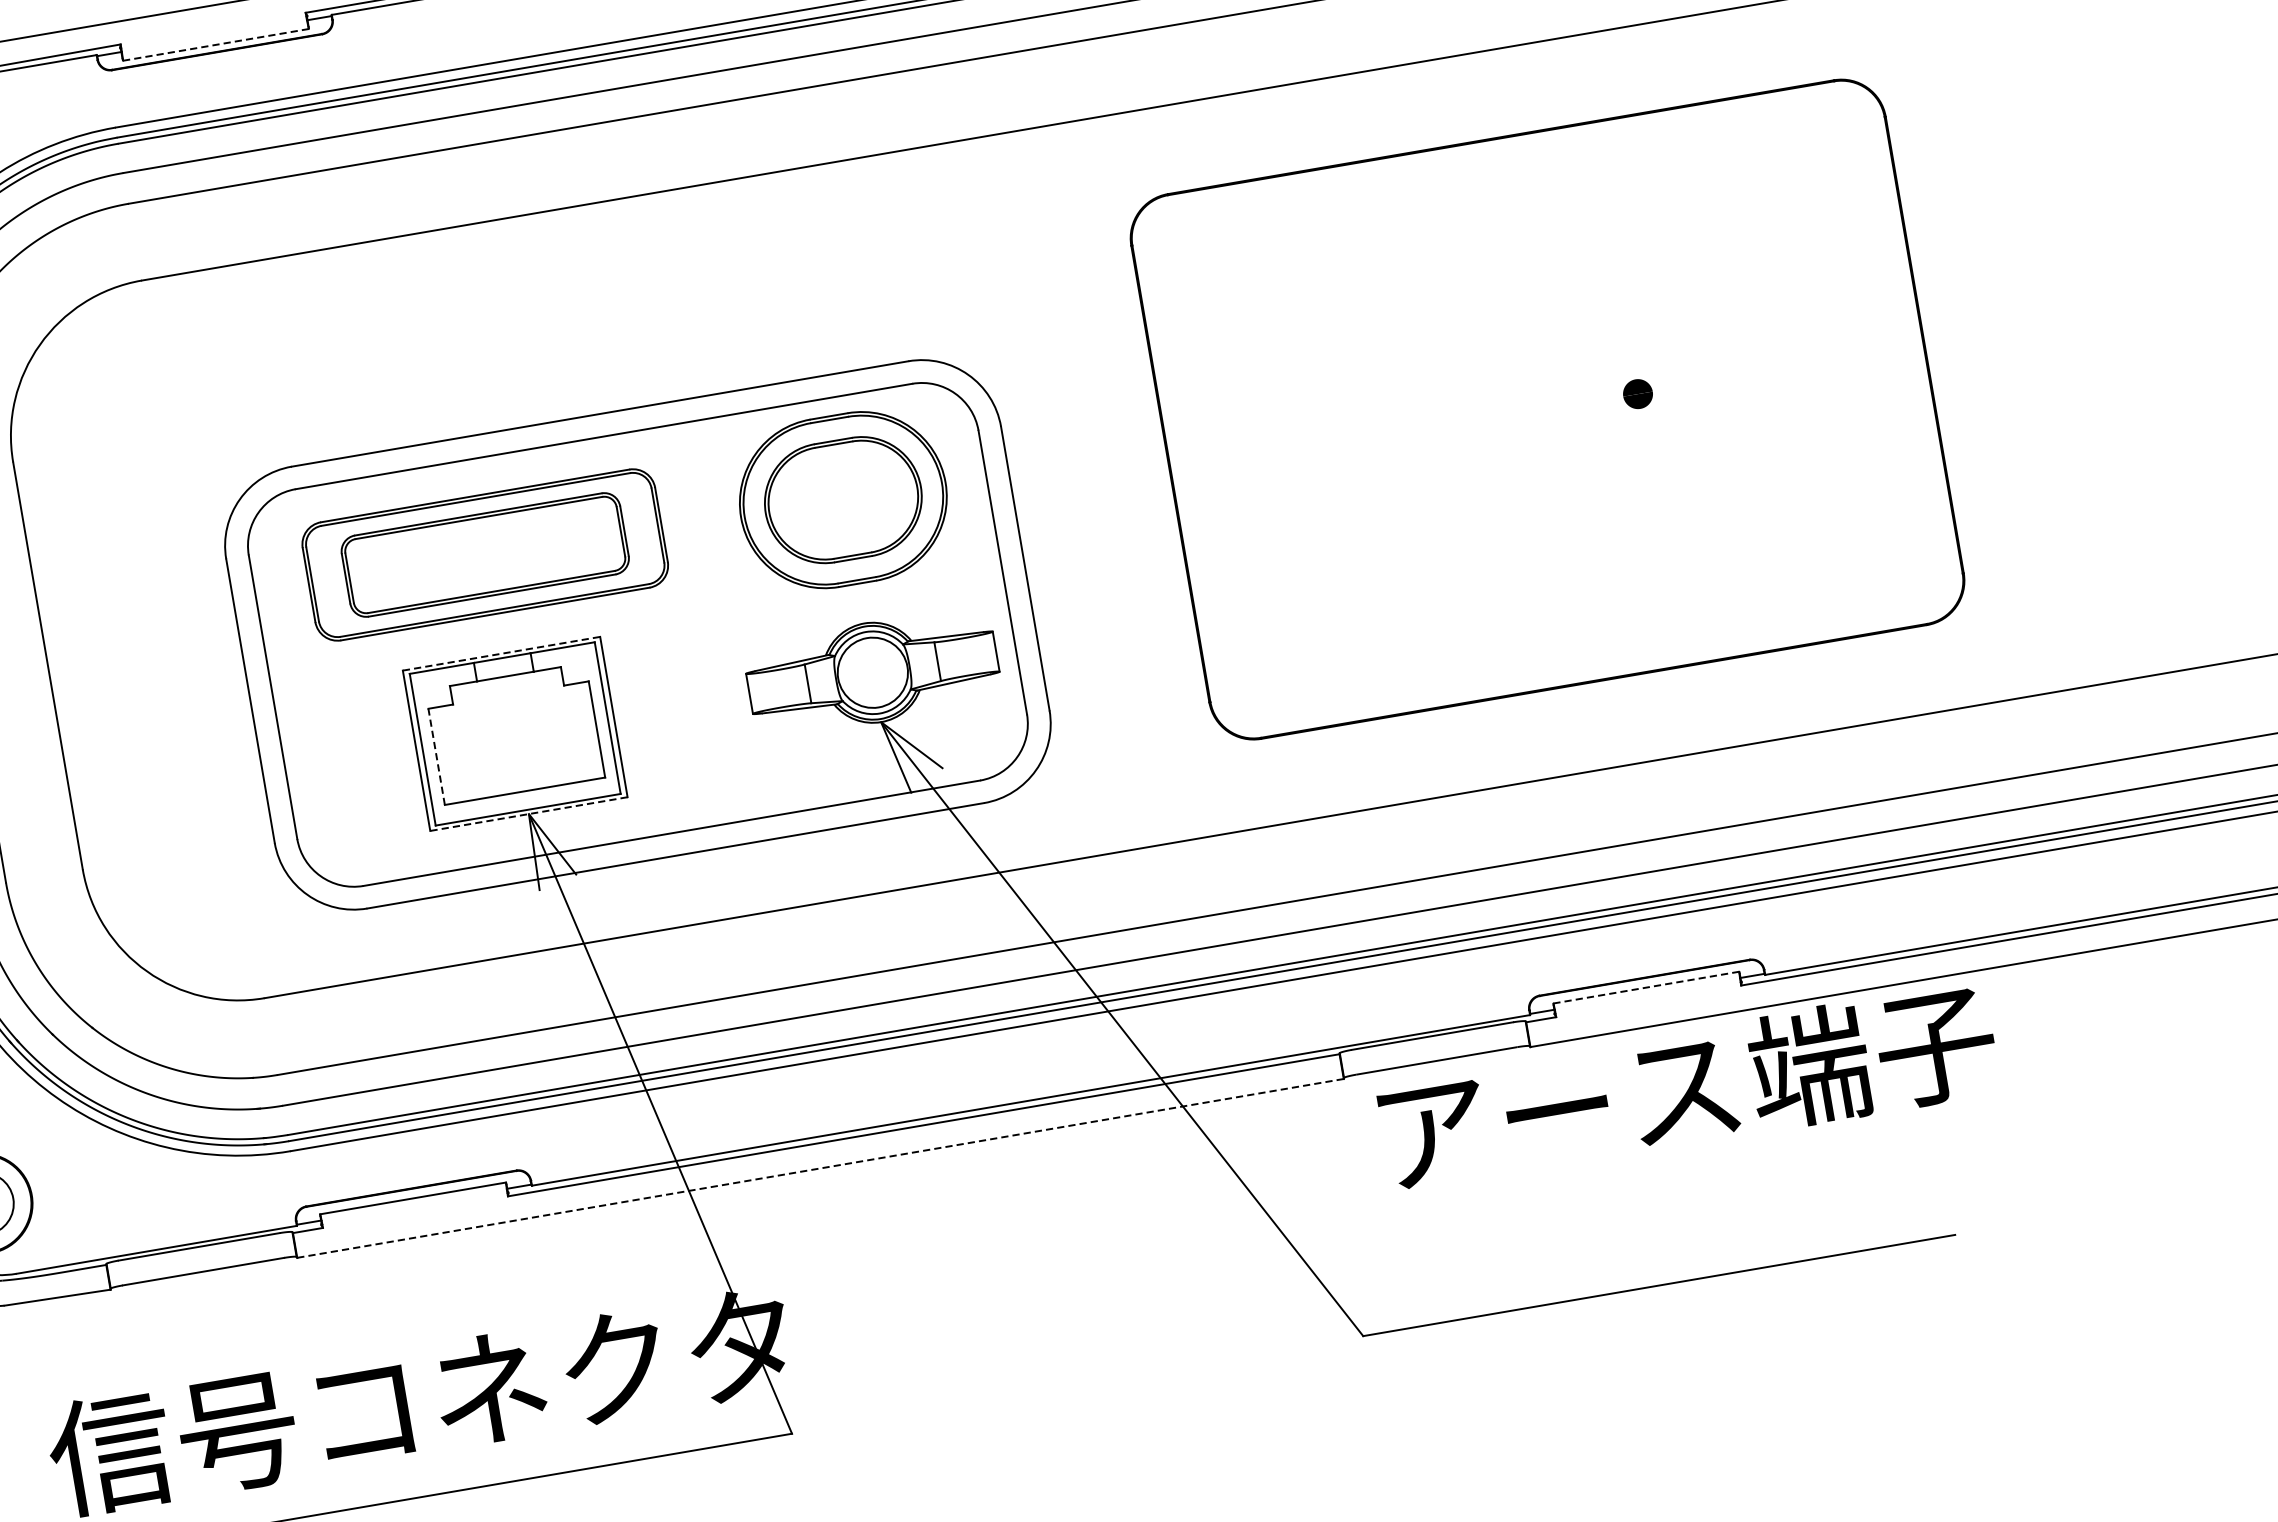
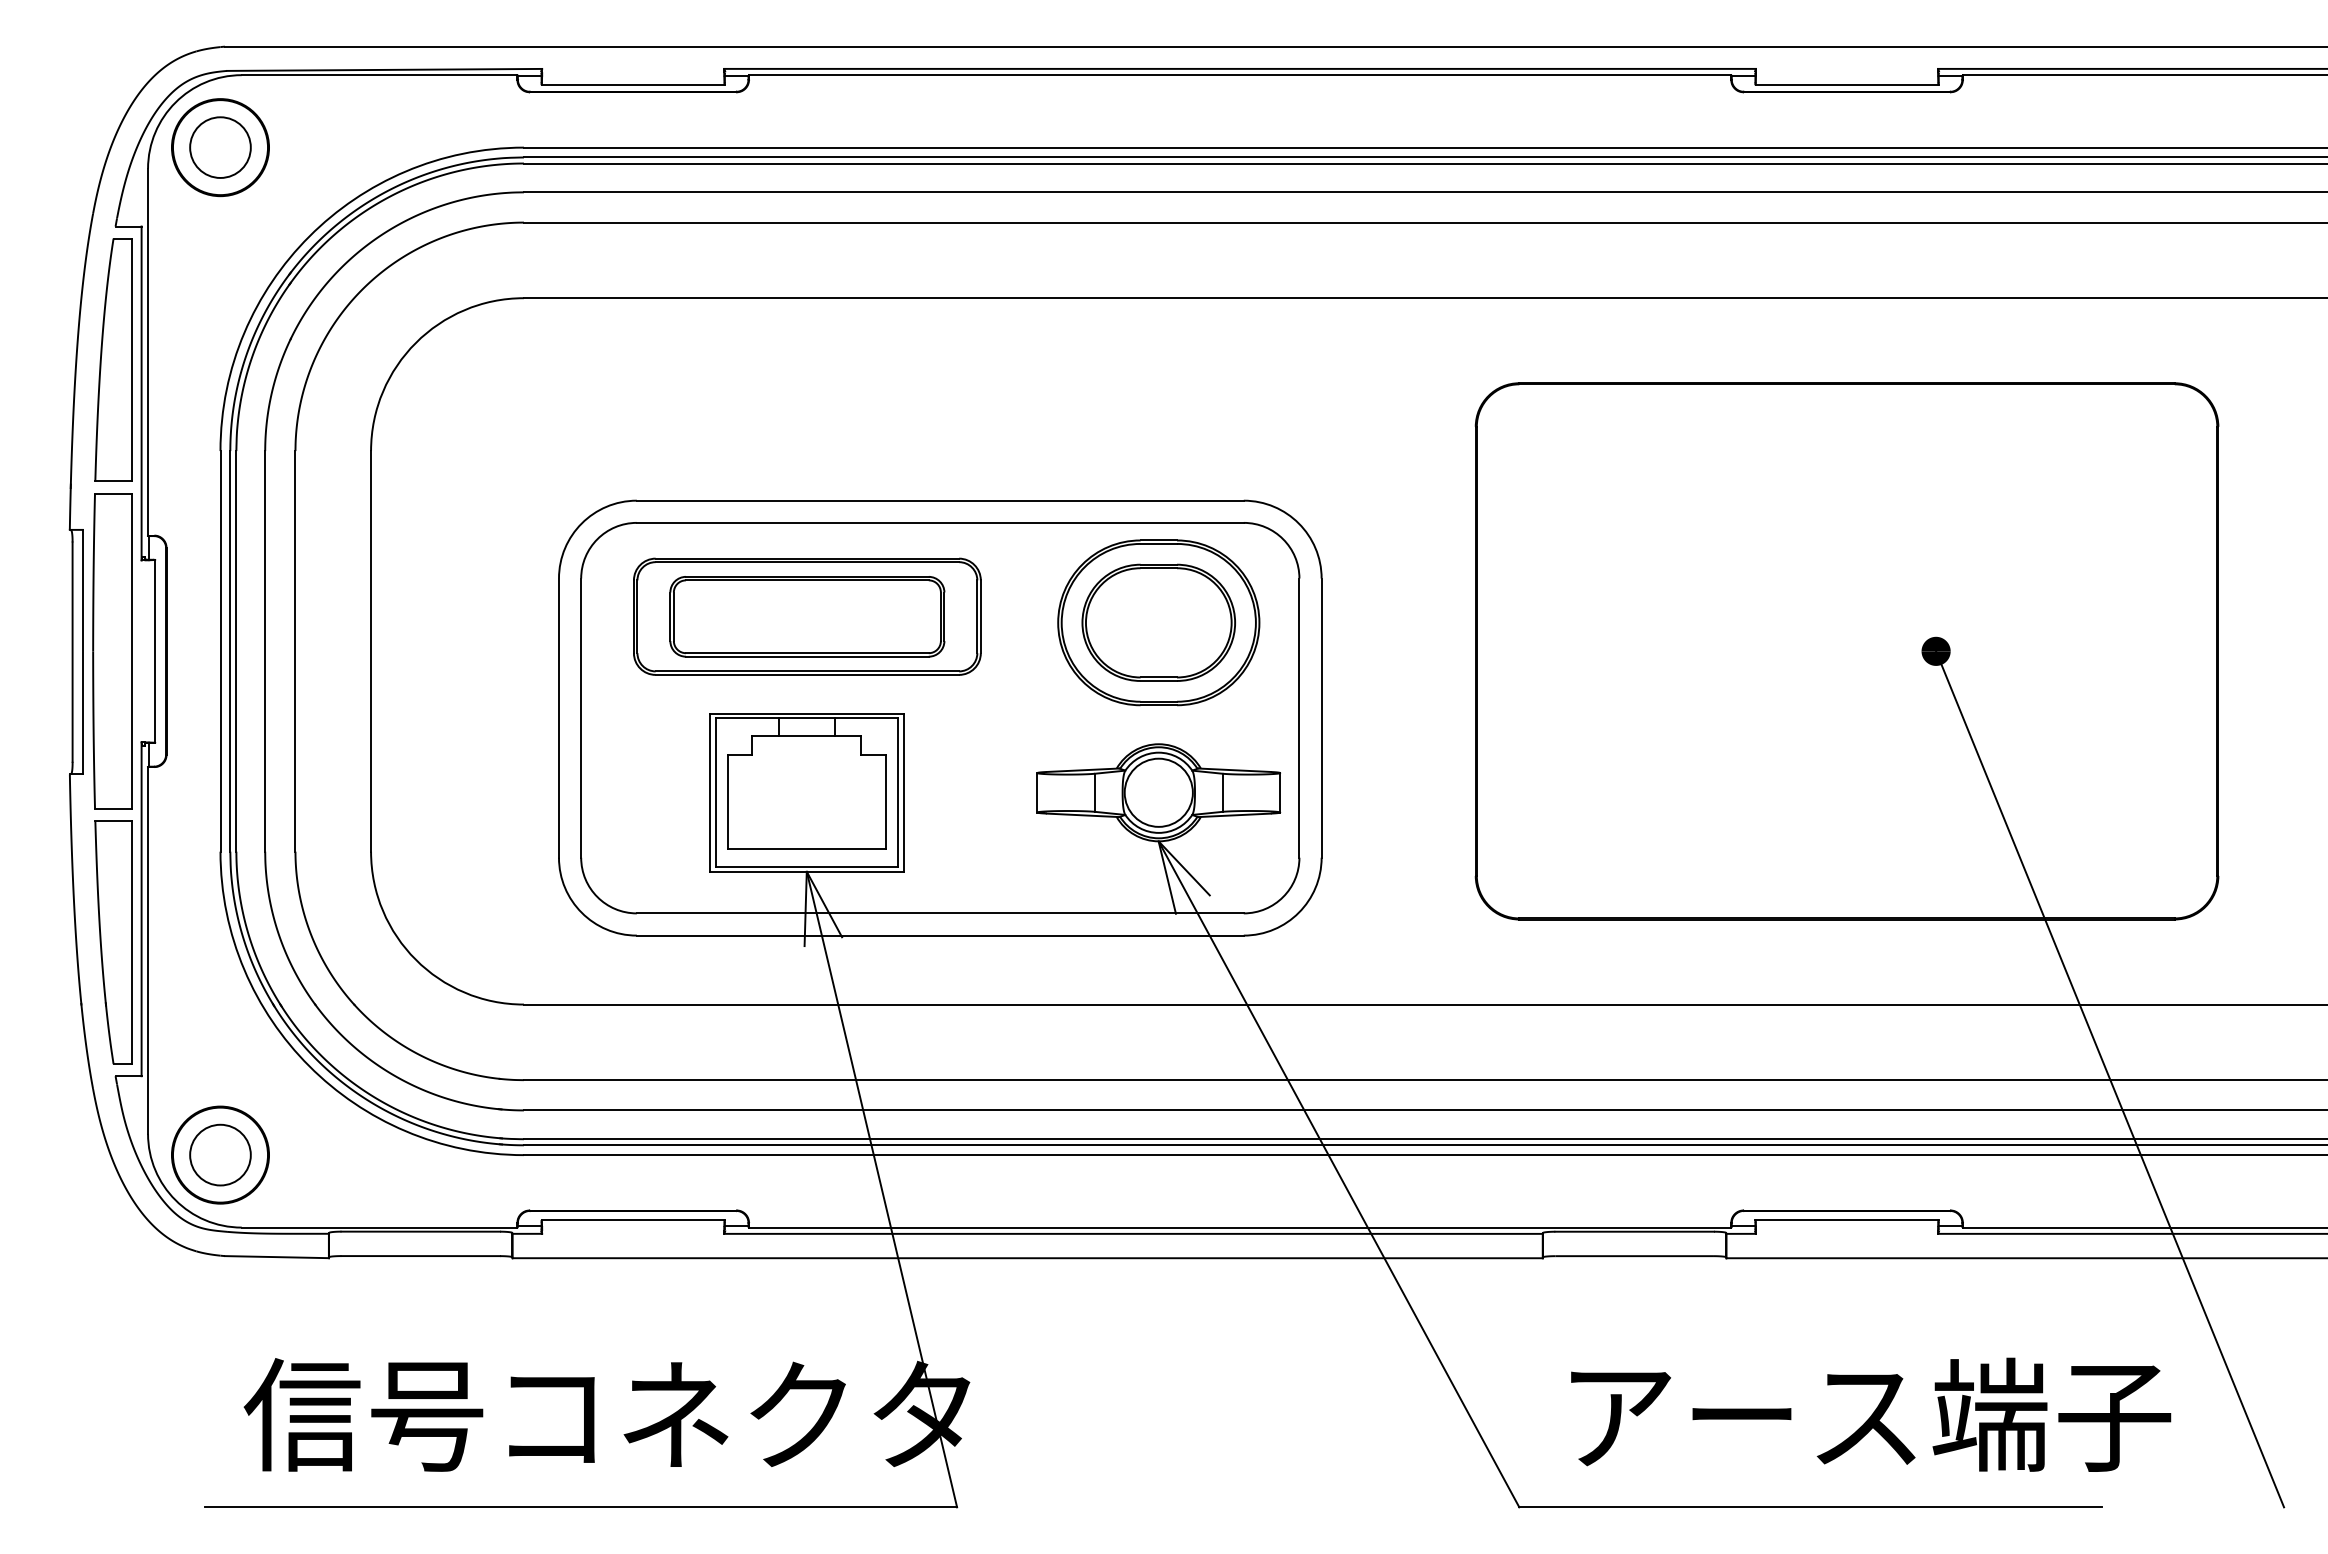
line: (216, 44) -> (633, 84), dashed -> solid
line: (502, 653) -> (807, 713), dashed -> solid
line: (436, 756) -> (727, 801), dashed -> solid
line: (1889, 798) -> (2110, 1079), added
line: (528, 813) -> (806, 871), dashed -> solid
line: (1646, 987) -> (1847, 1220), dashed -> solid
text: (1688, 1087) -> (1871, 1414), moved
line: (821, 1168) -> (1028, 1258), dashed -> solid

